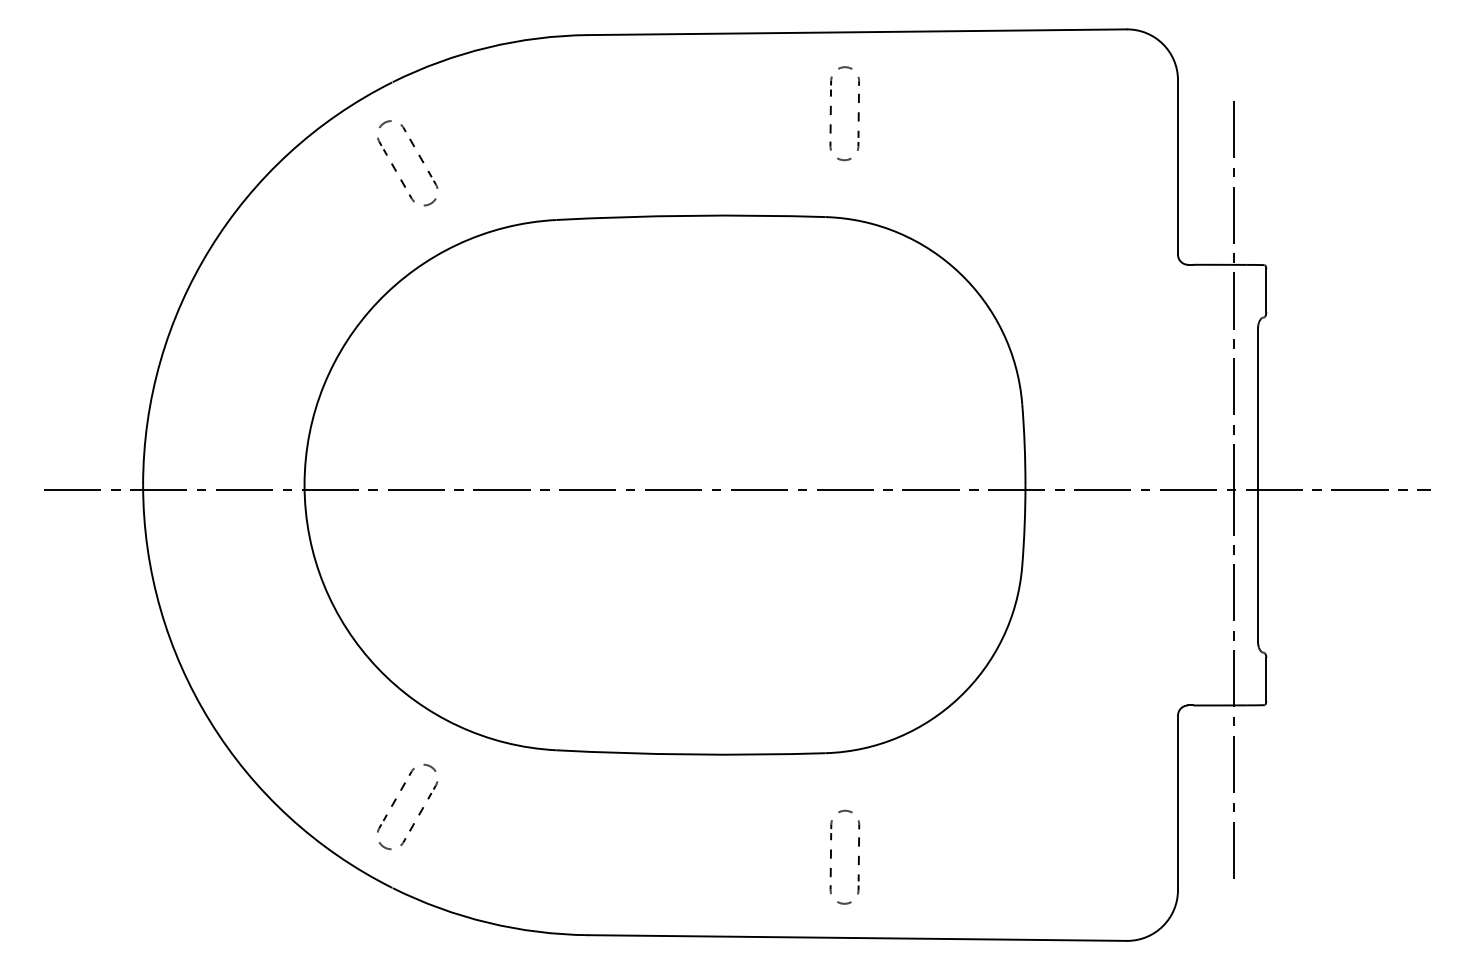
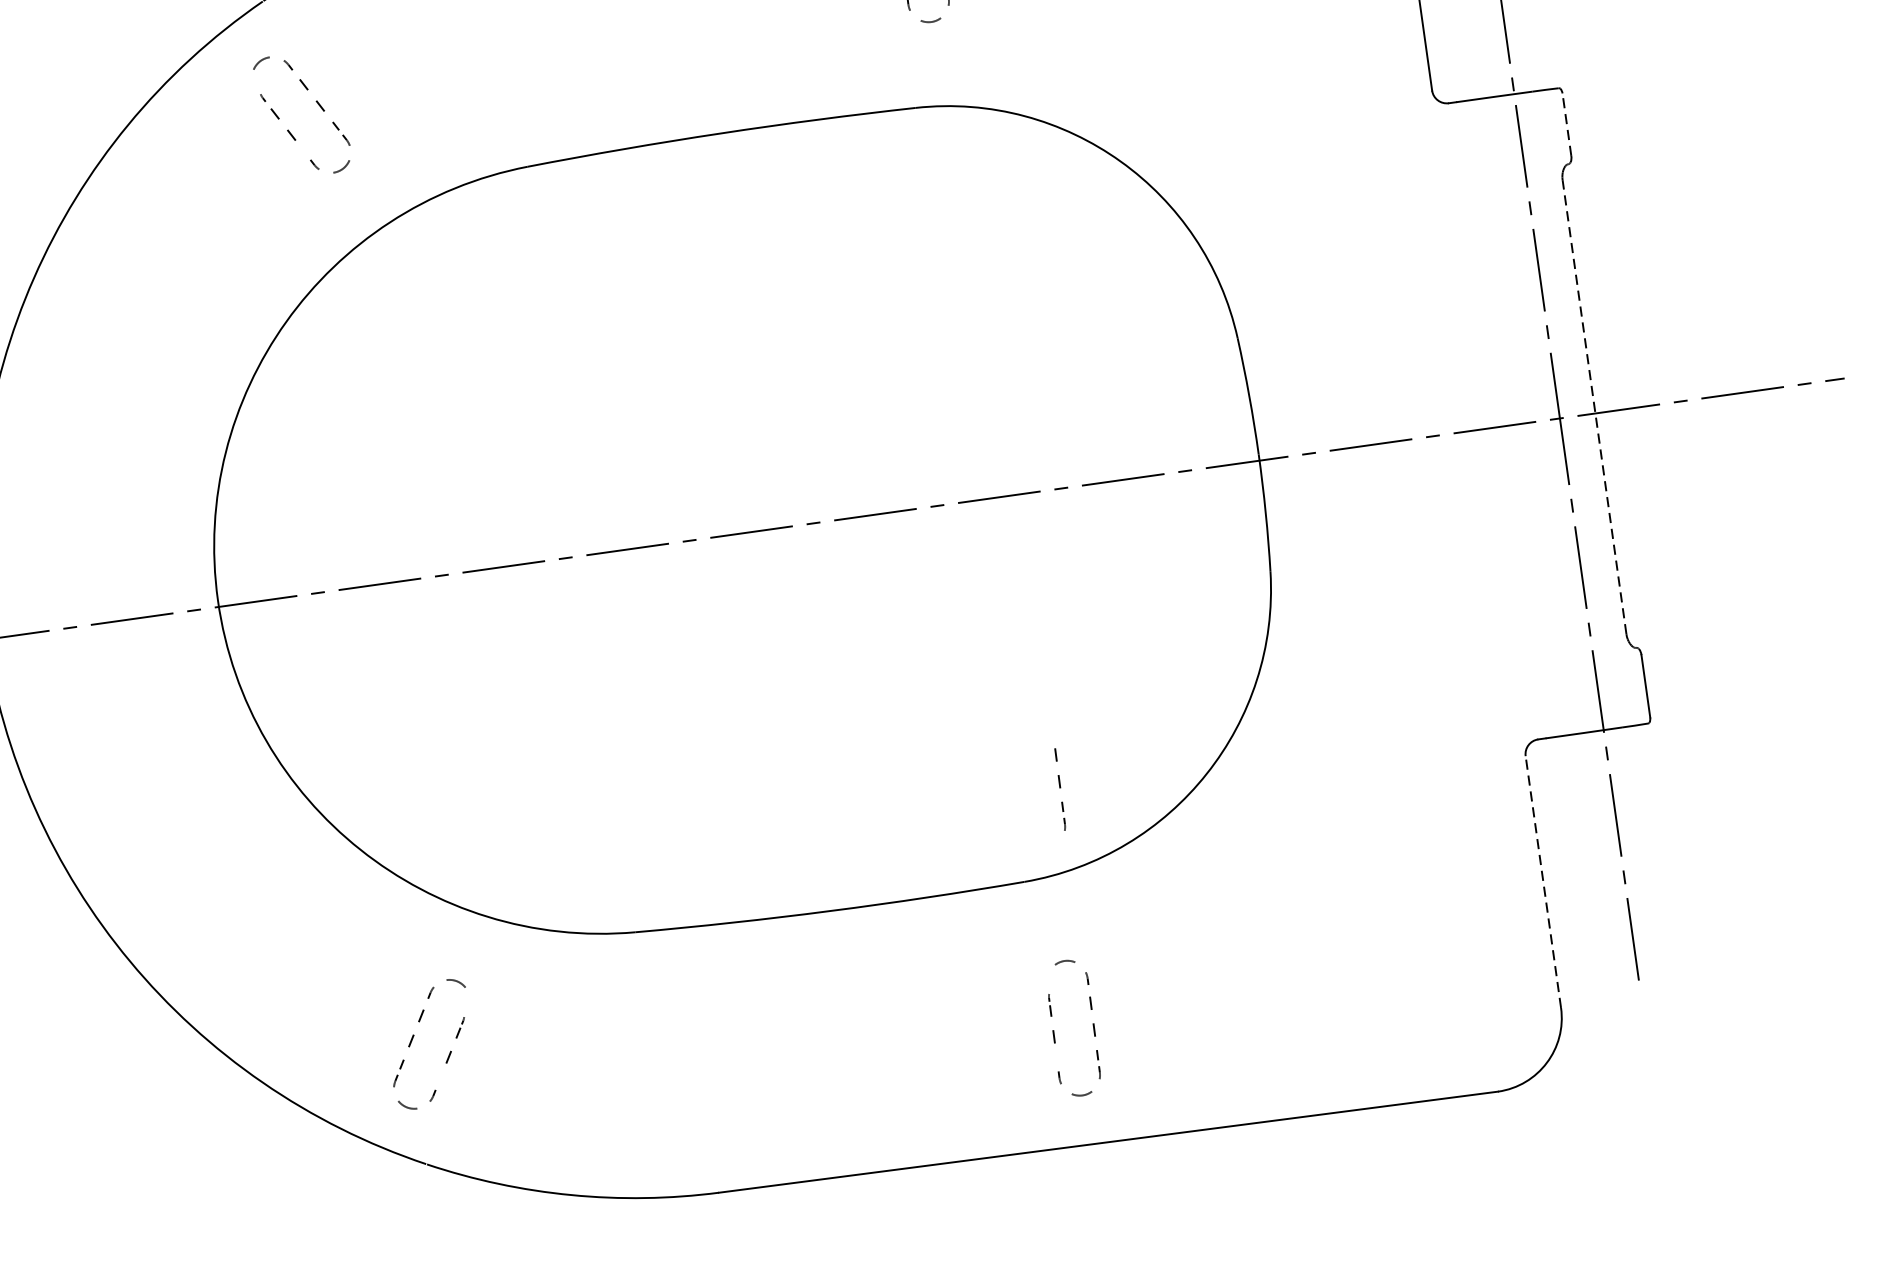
part: (391, 162) -> (278, 117), size x0.7
line: (1266, 290) -> (1567, 124), solid -> dashed
line: (1258, 484) -> (1594, 406), solid -> dashed
part: (858, 693) -> (1059, 789), added
line: (1178, 802) -> (1544, 881), solid -> dashed
part: (423, 806) -> (454, 1040), size x0.6
part: (830, 848) -> (1050, 1018), size x0.6

